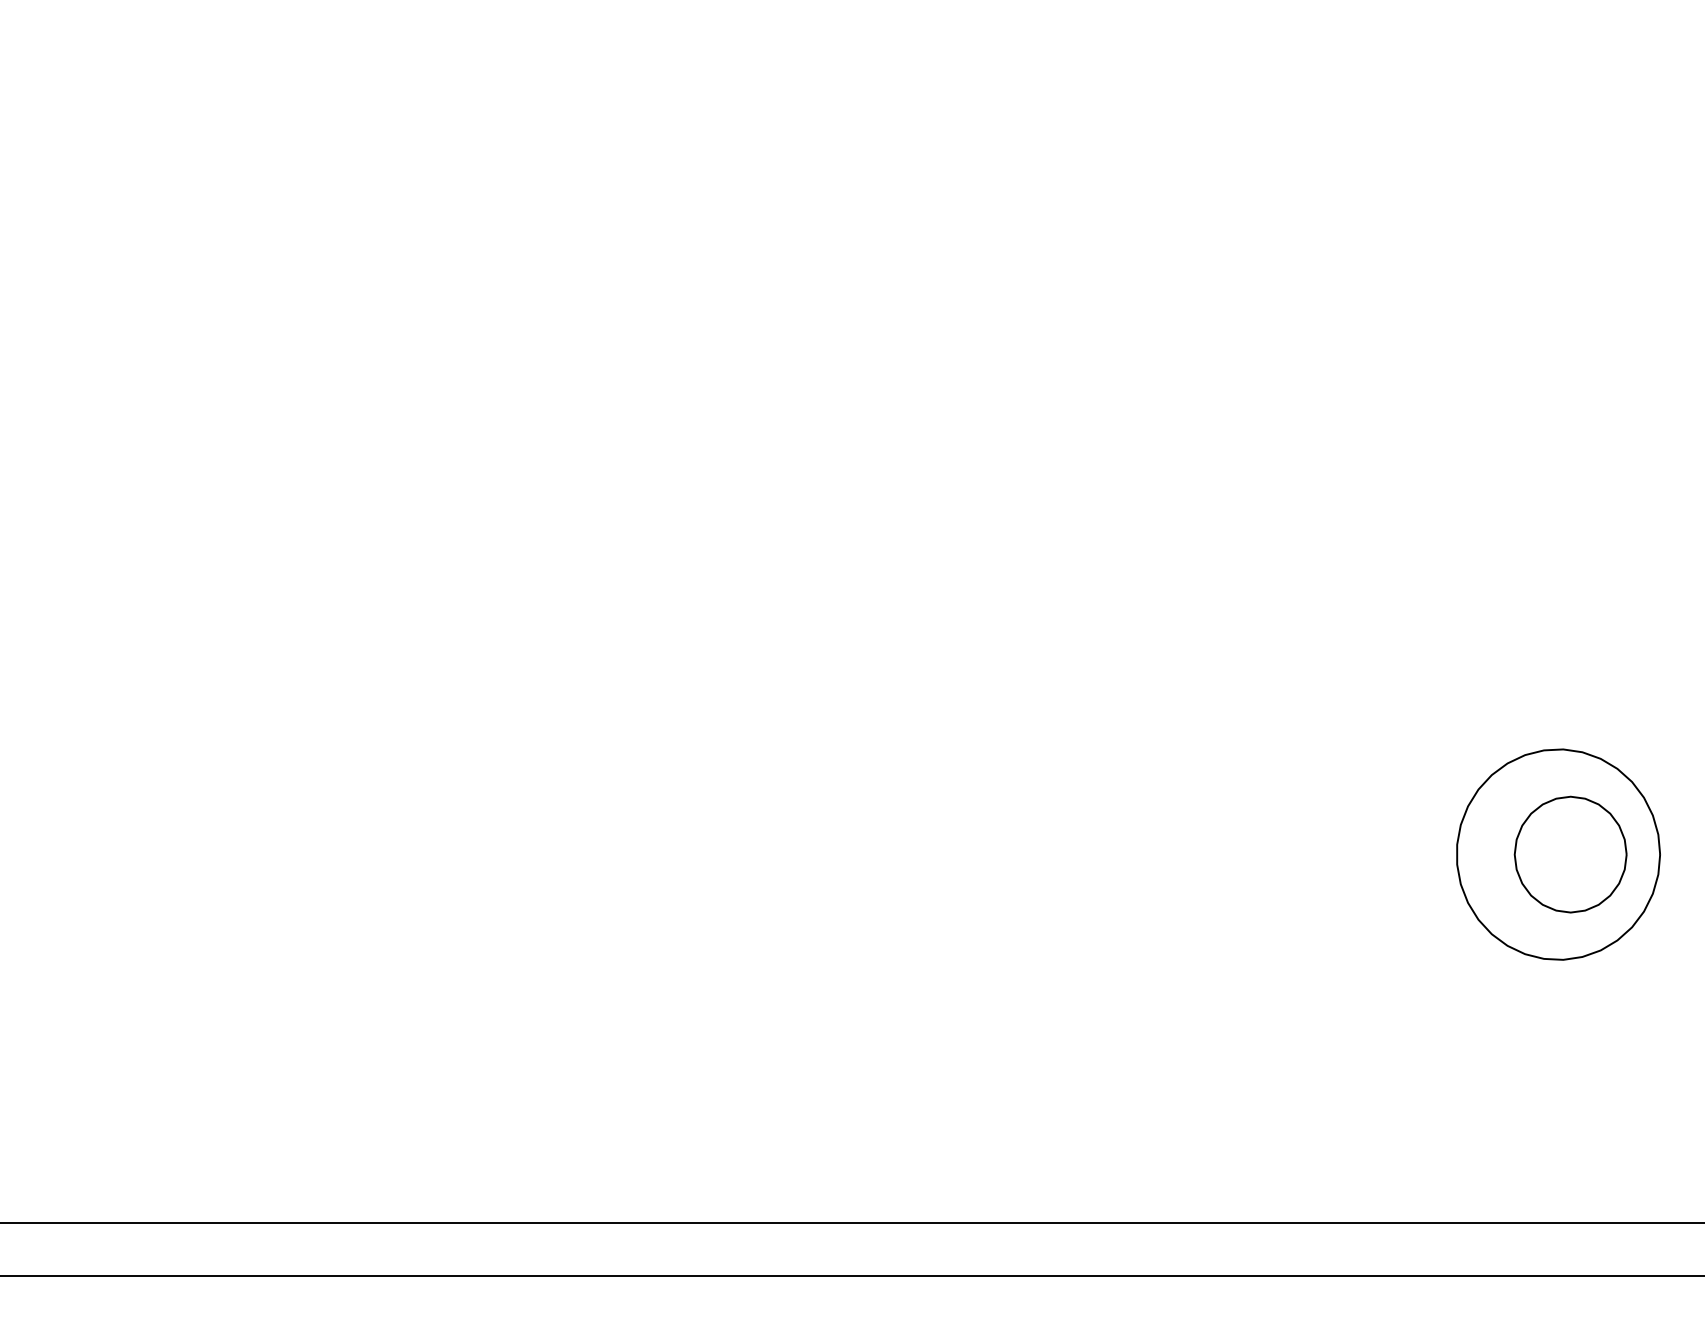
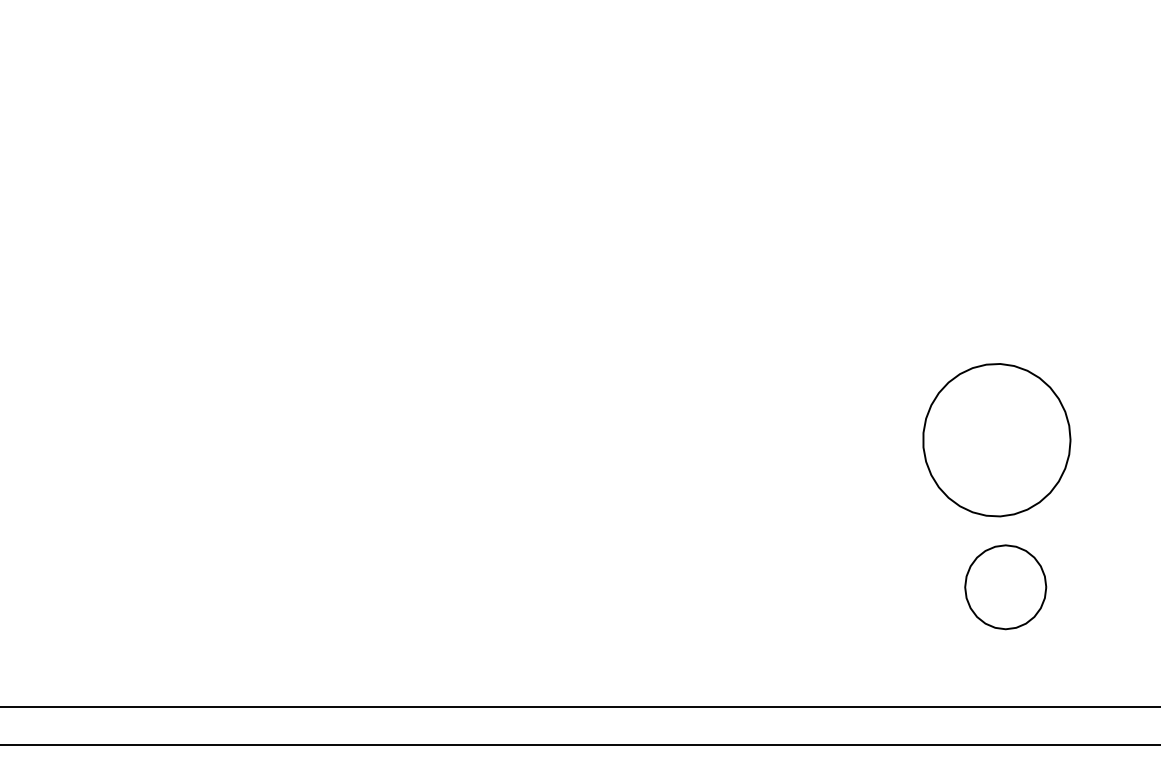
part: (1570, 854) -> (1005, 587), moved

